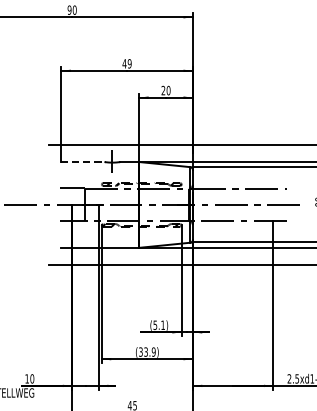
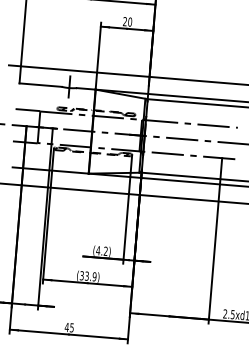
line: (83, 162) -> (41, 85), dashed -> solid
text: (158, 325) -> (101, 251), (5.1) -> (4.2)

